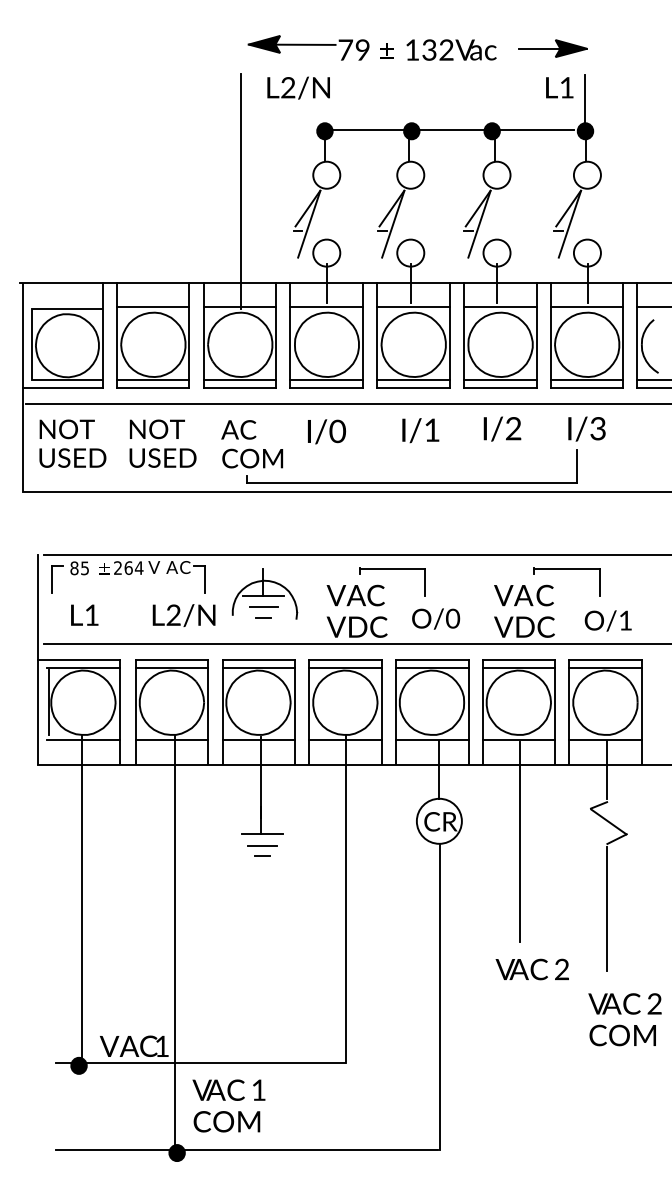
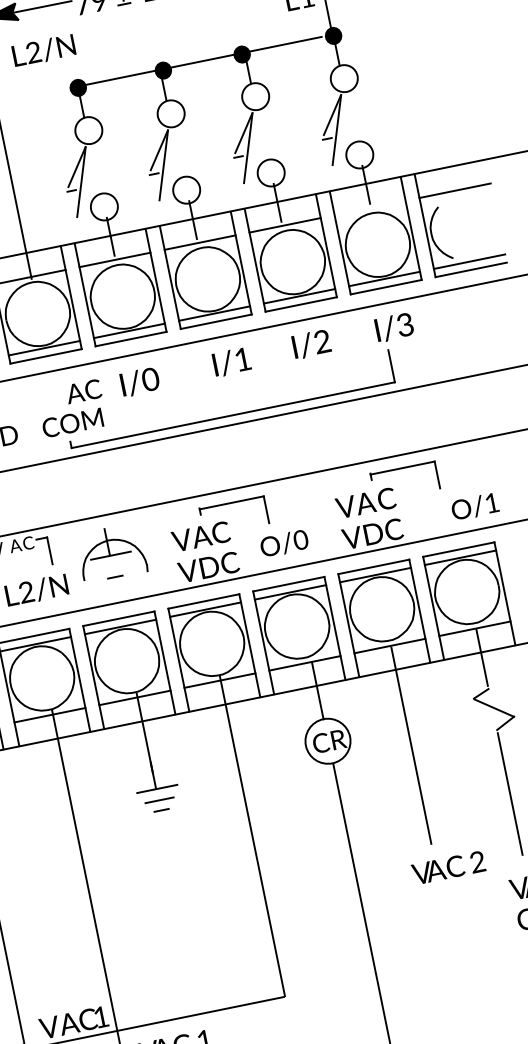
line: (586, 307) -> (369, 208), removed
text: (238, 429) -> (83, 391), moved
line: (263, 607) -> (113, 566), removed
text: (607, 620) -> (474, 506), moved

